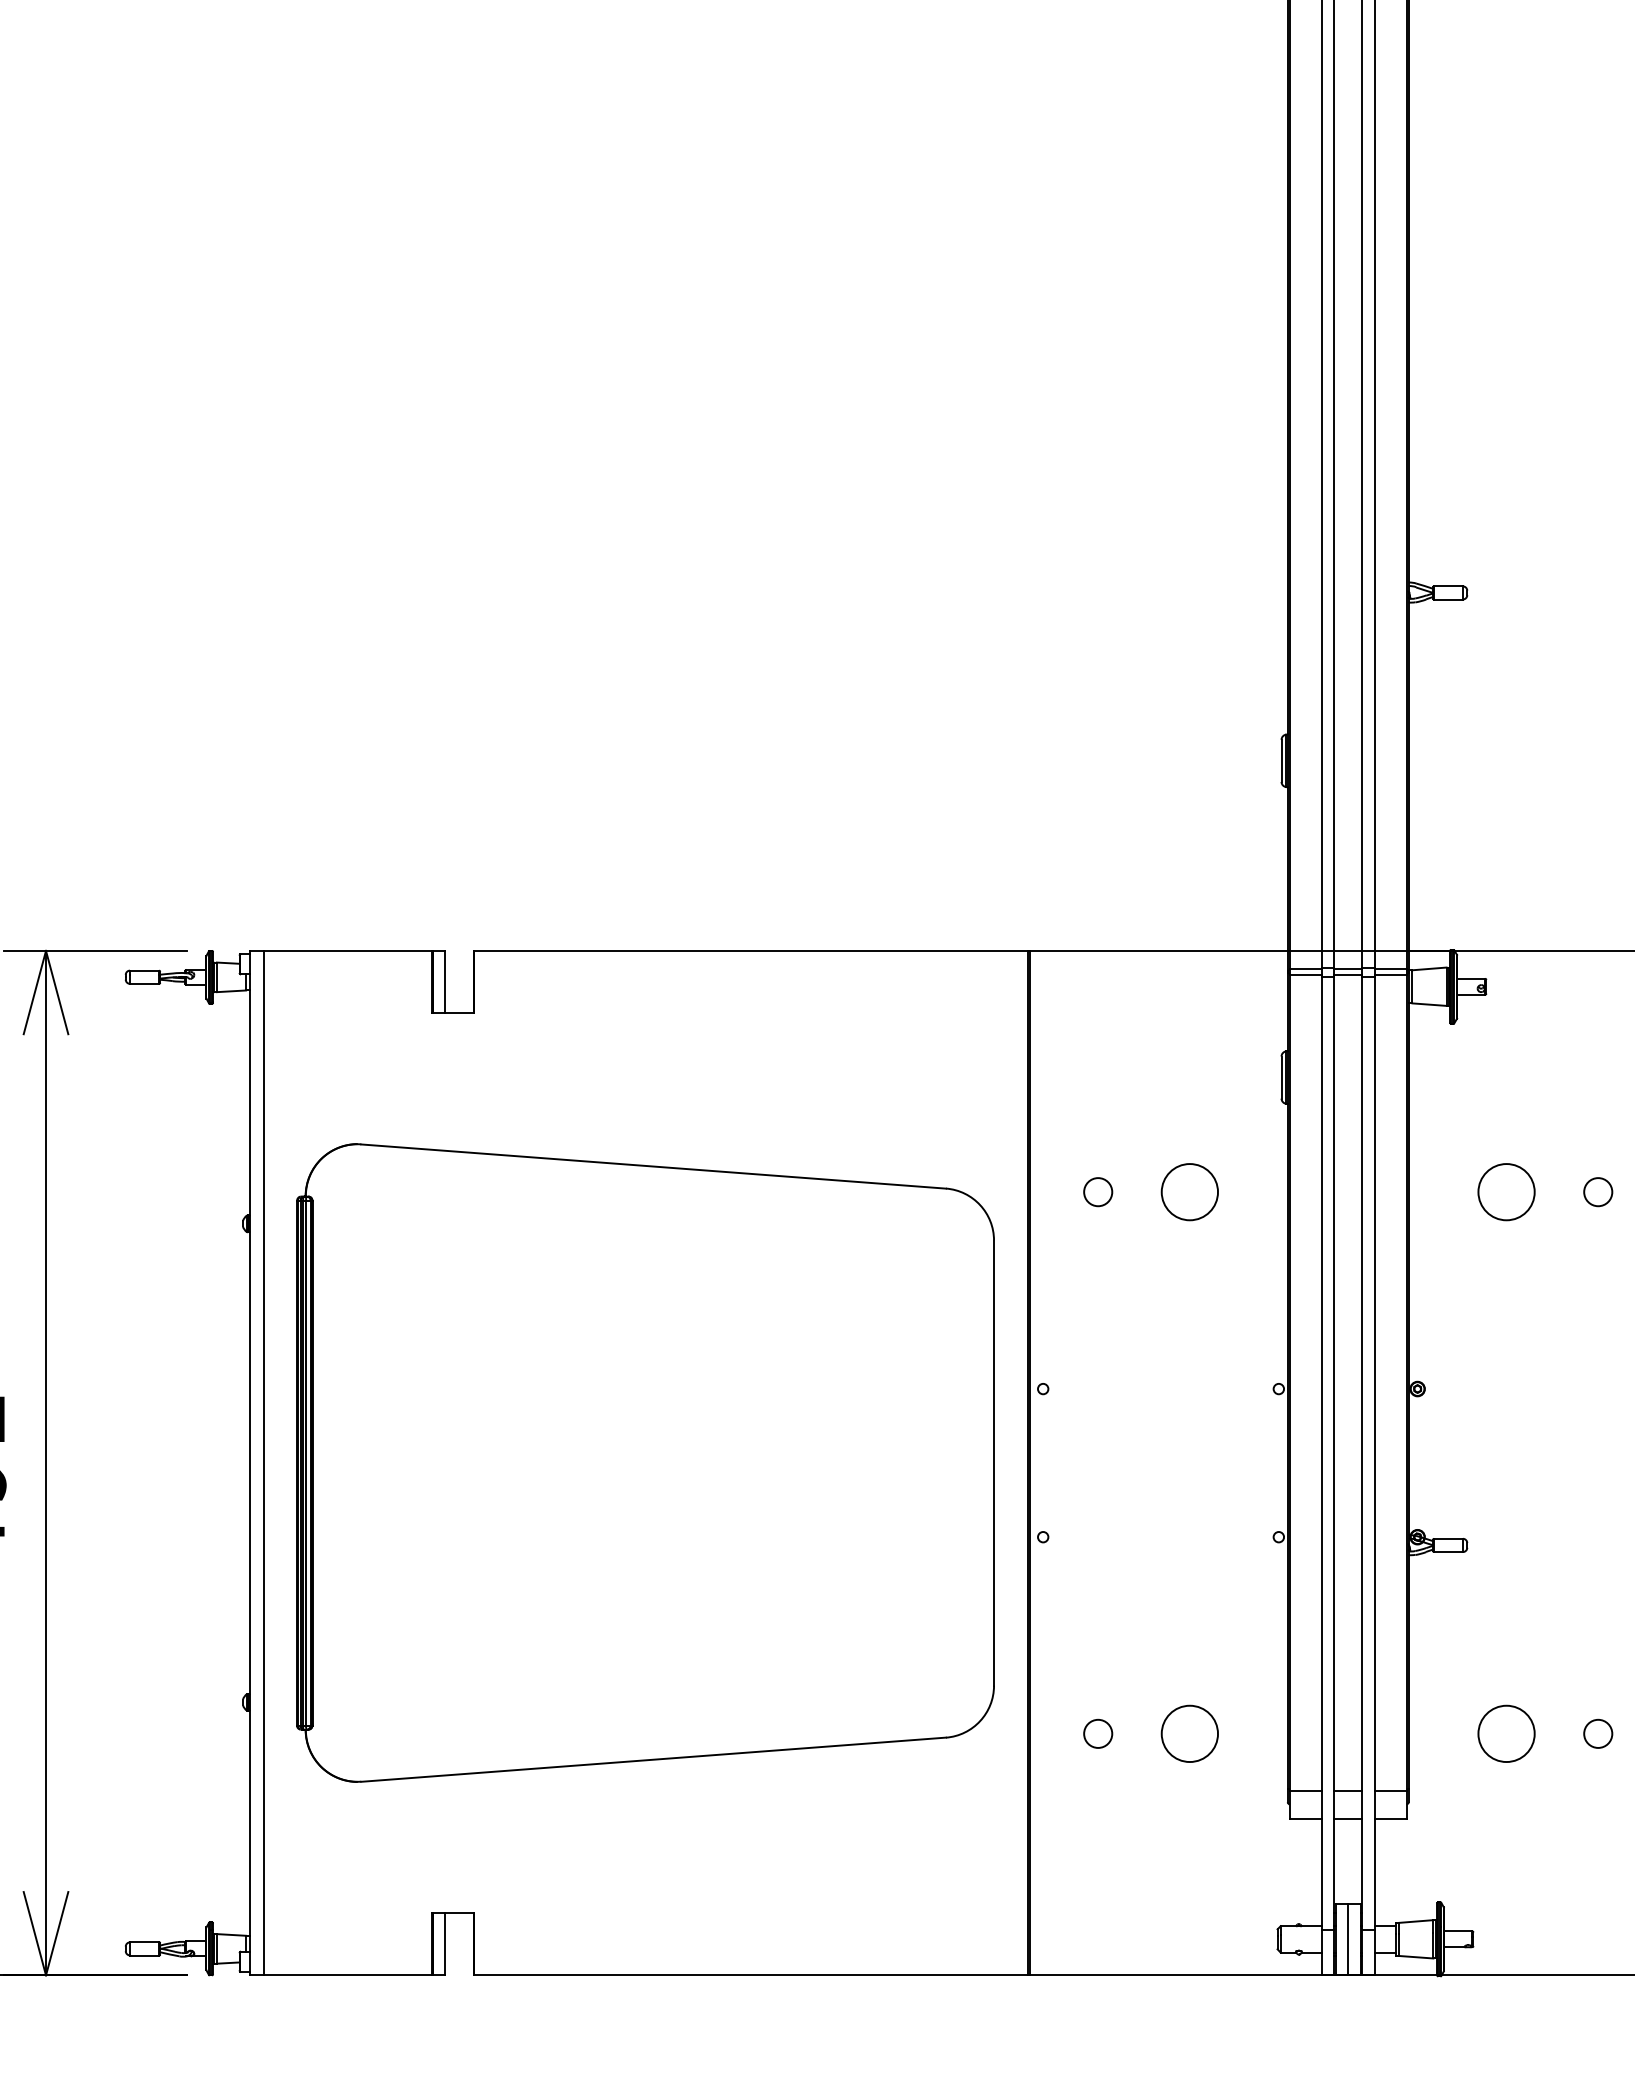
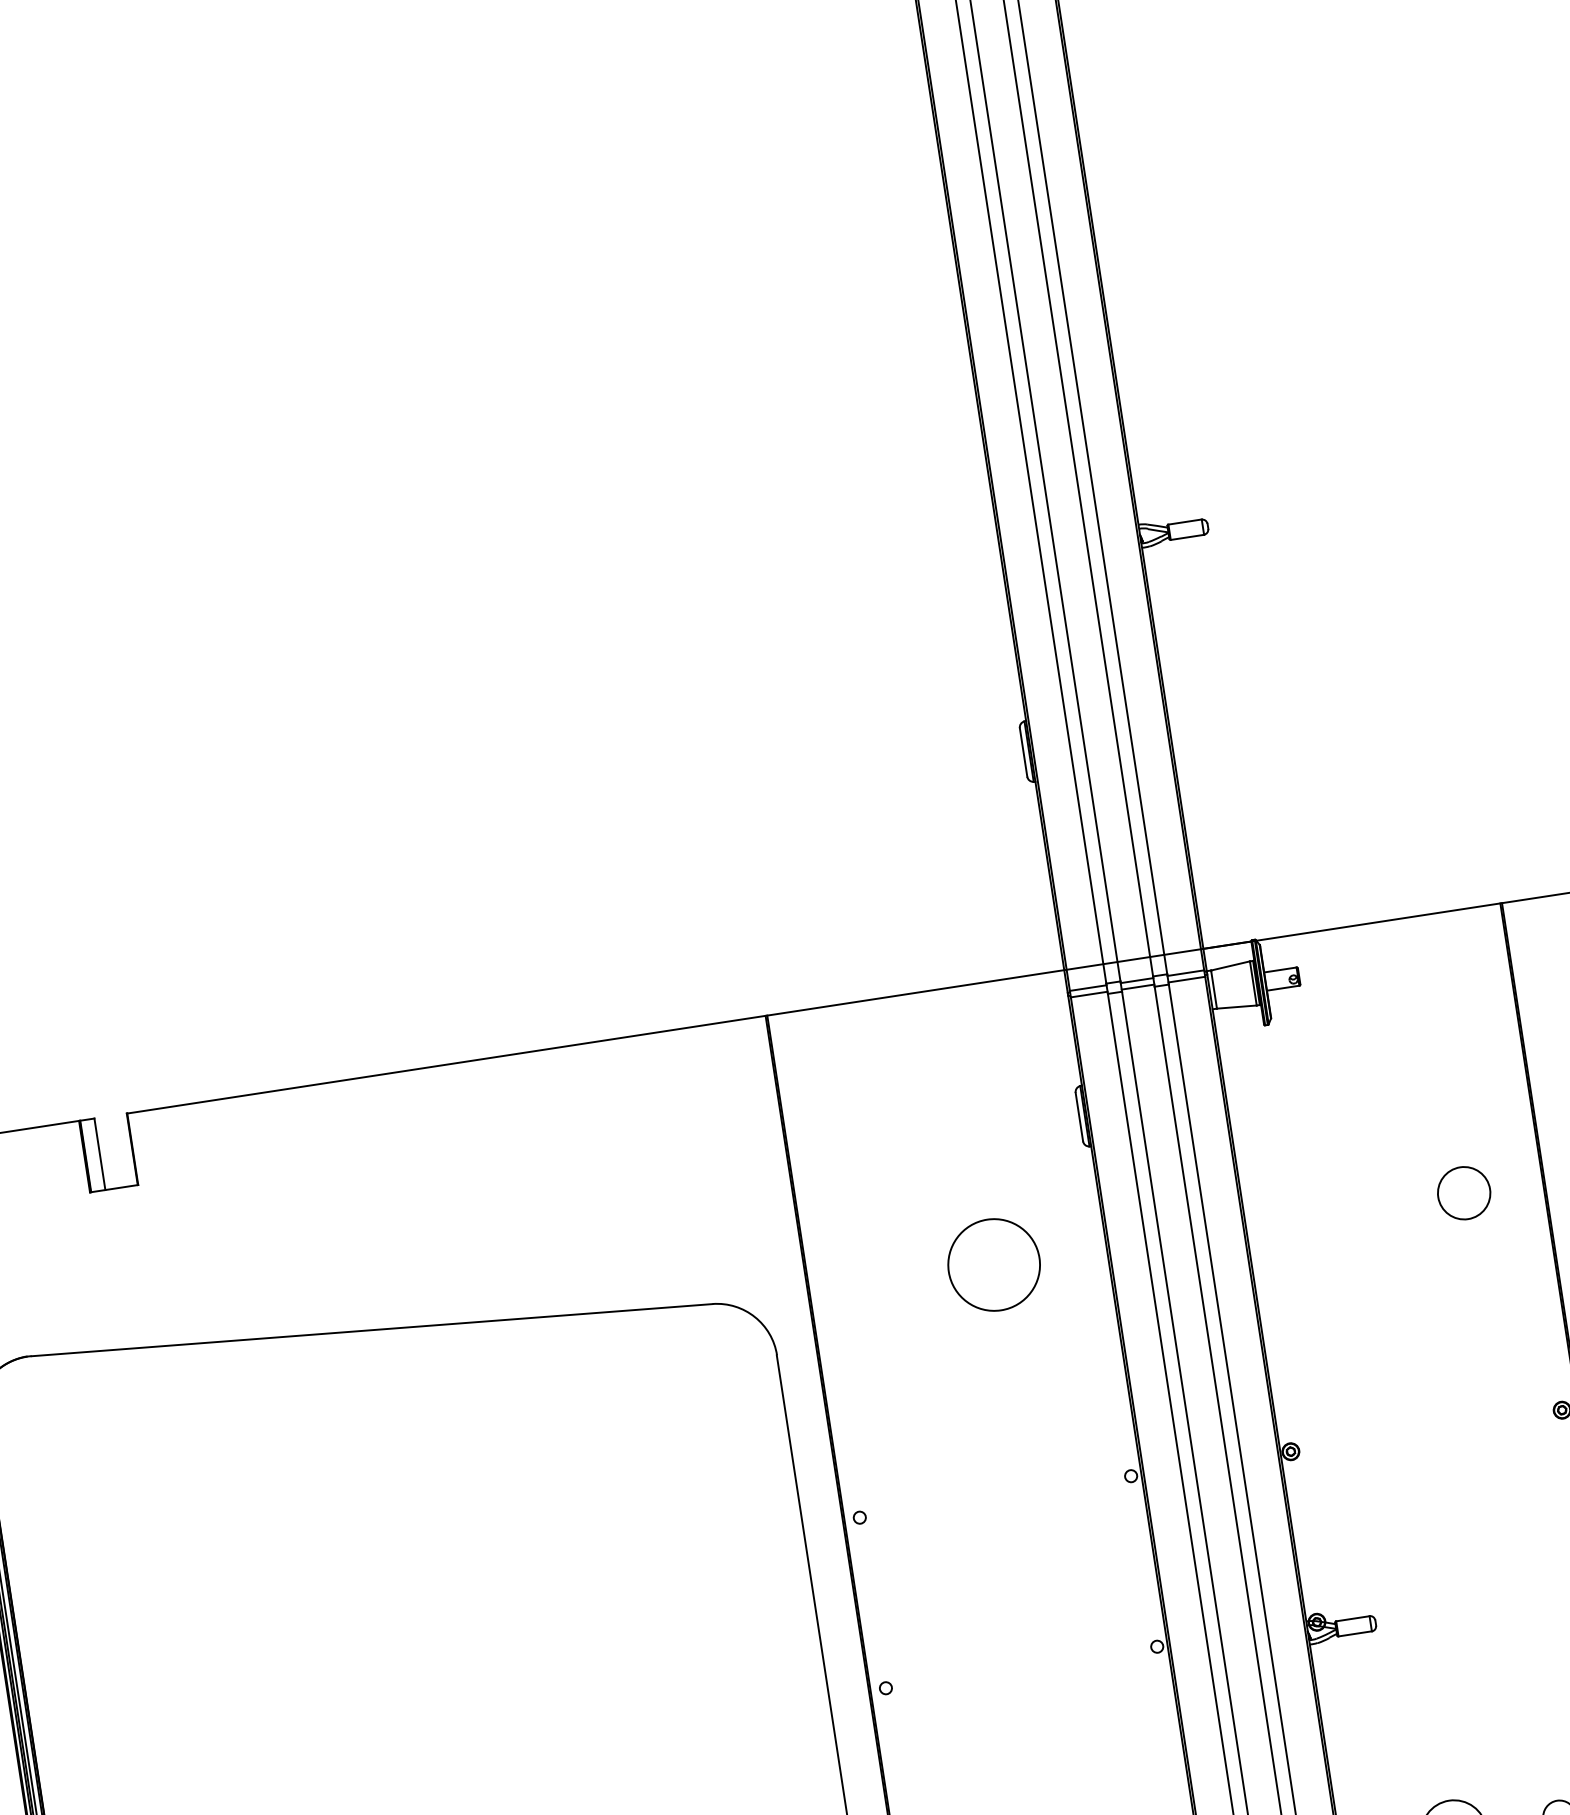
circle: (1098, 1192) -> (888, 1281), removed
circle: (1189, 1192) -> (993, 1265), size x1.4
circle: (1506, 1192) -> (1358, 1209), removed
circle: (1598, 1192) -> (1464, 1193), size x1.6

